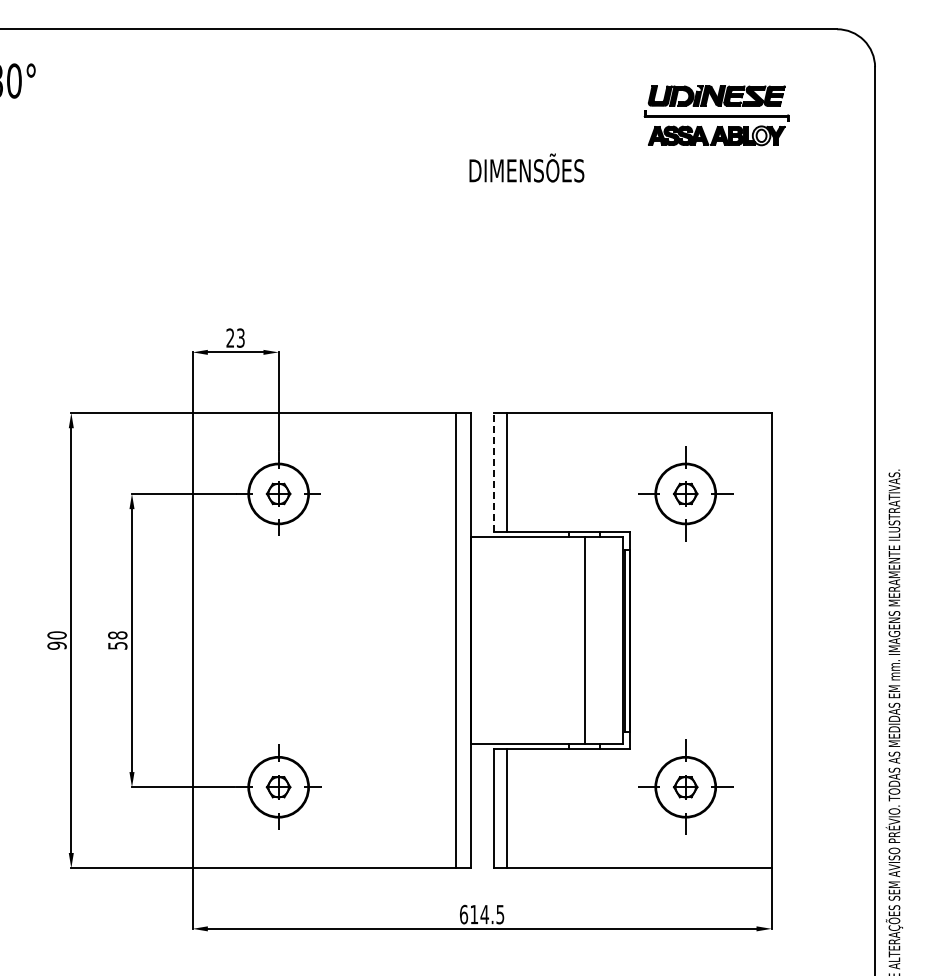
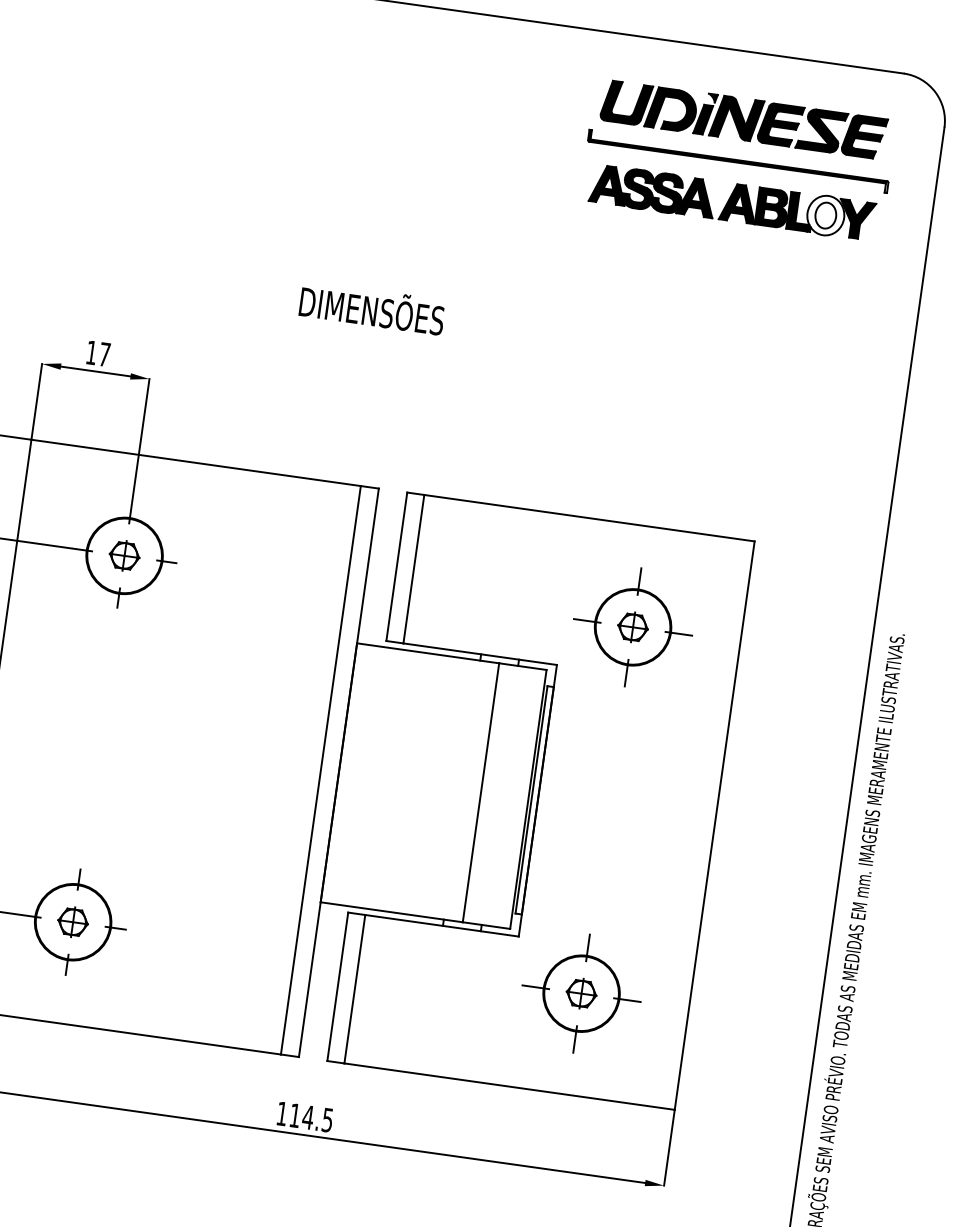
part: (716, 115) -> (737, 160), size x1.67
text: (526, 167) -> (372, 307), moved
text: (235, 337) -> (98, 352), 23 -> 17
line: (493, 471) -> (396, 565), dashed -> solid
text: (464, 914) -> (282, 1113), 614.5 -> 114.5

